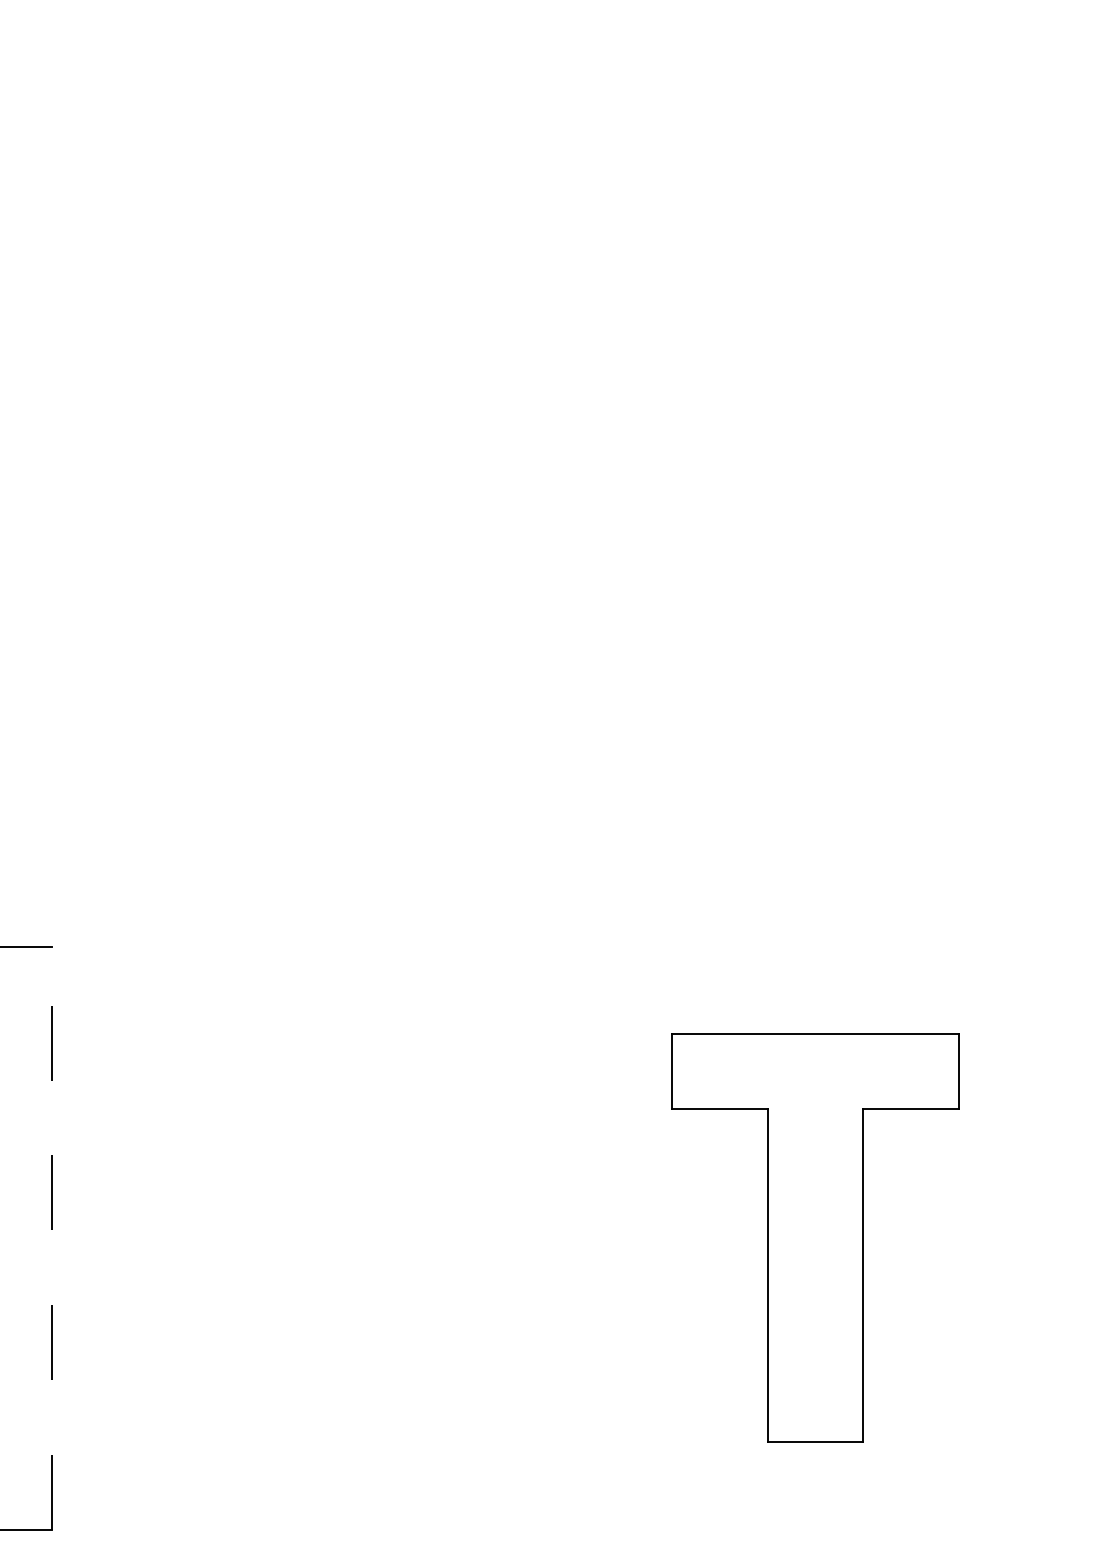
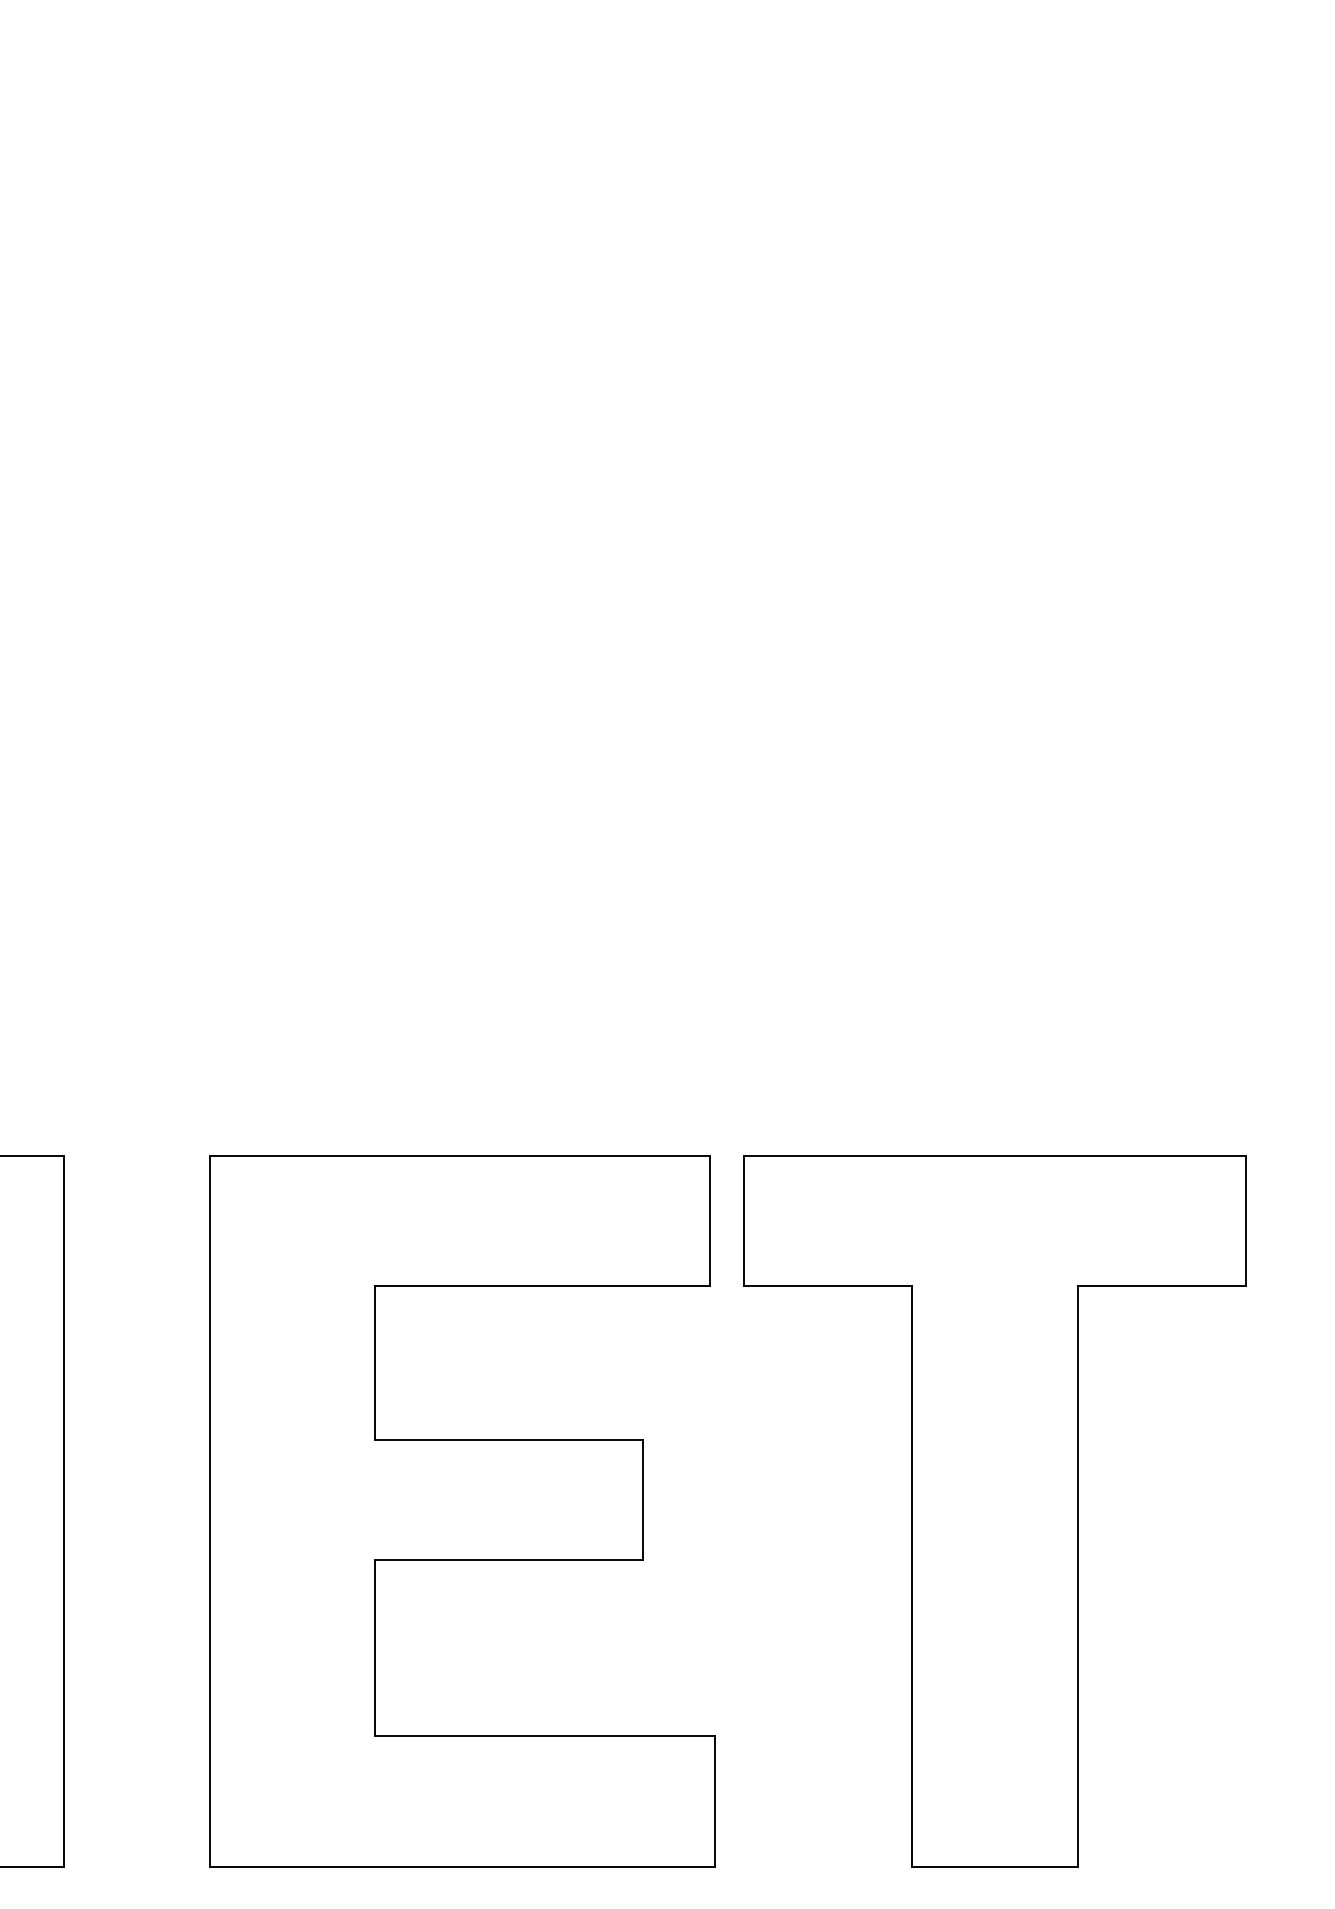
line: (52, 1238) -> (63, 1511), dashed -> solid
part: (379, 1238) -> (462, 1511), added
part: (814, 1238) -> (994, 1511), size x1.43

